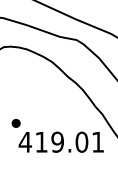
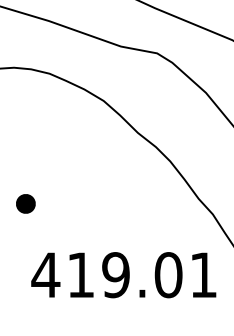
part: (15, 123) -> (24, 204), moved

